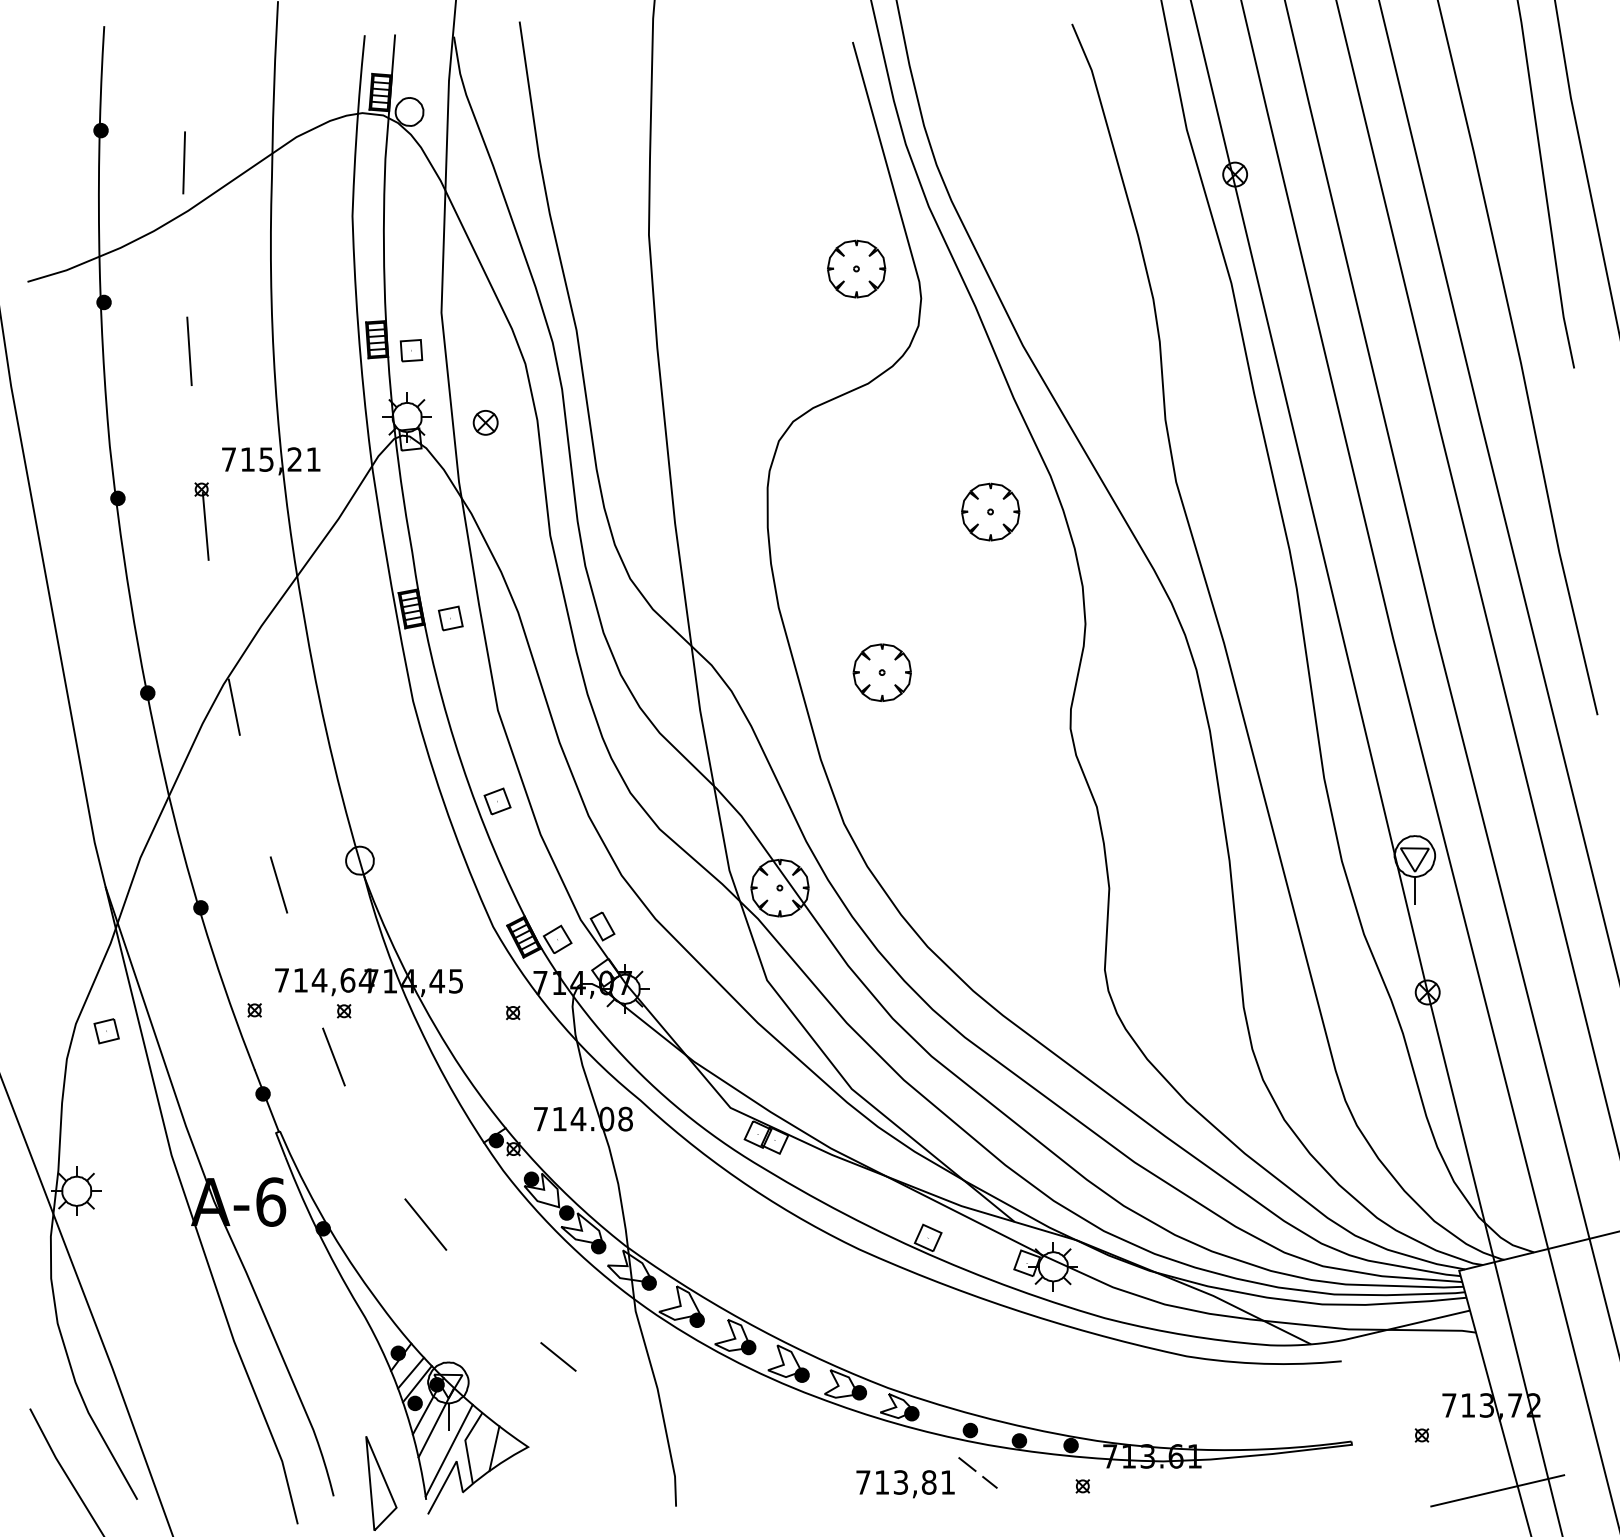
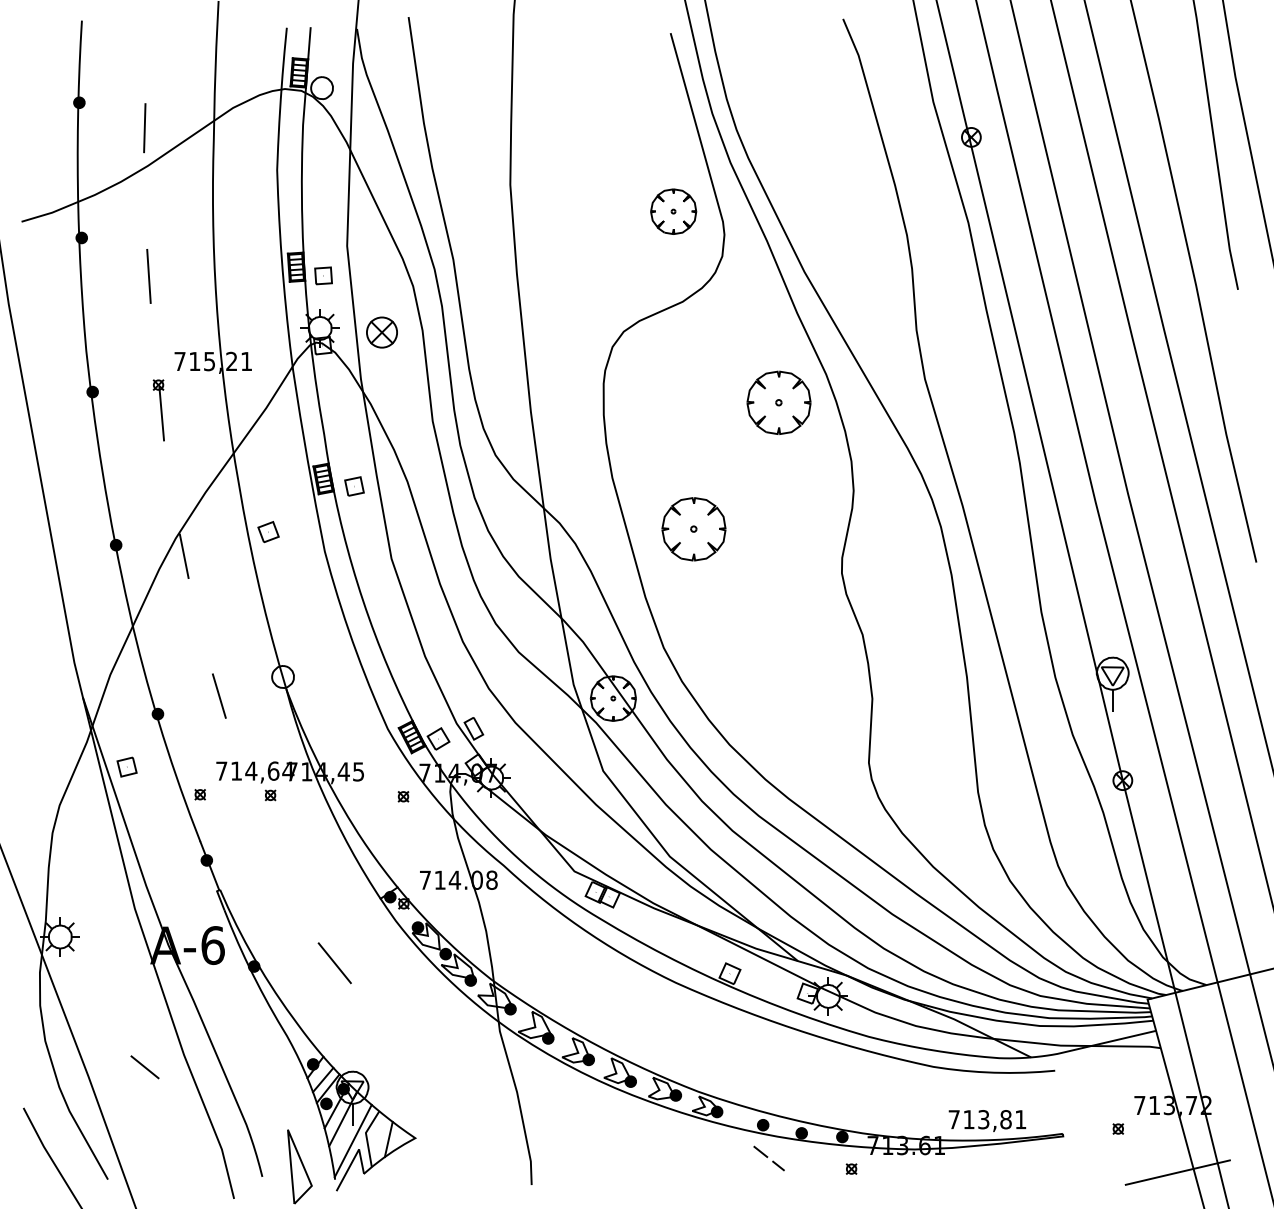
part: (485, 422) -> (381, 332), size x1.6
part: (990, 511) -> (778, 402), size x1.4
part: (881, 672) -> (693, 528), size x1.4
part: (497, 801) -> (268, 532), moved
part: (106, 1031) -> (126, 767), moved
line: (333, 1056) -> (262, 831), removed
line: (558, 1356) -> (145, 1066), moved
text: (905, 1484) -> (987, 1121), moved

